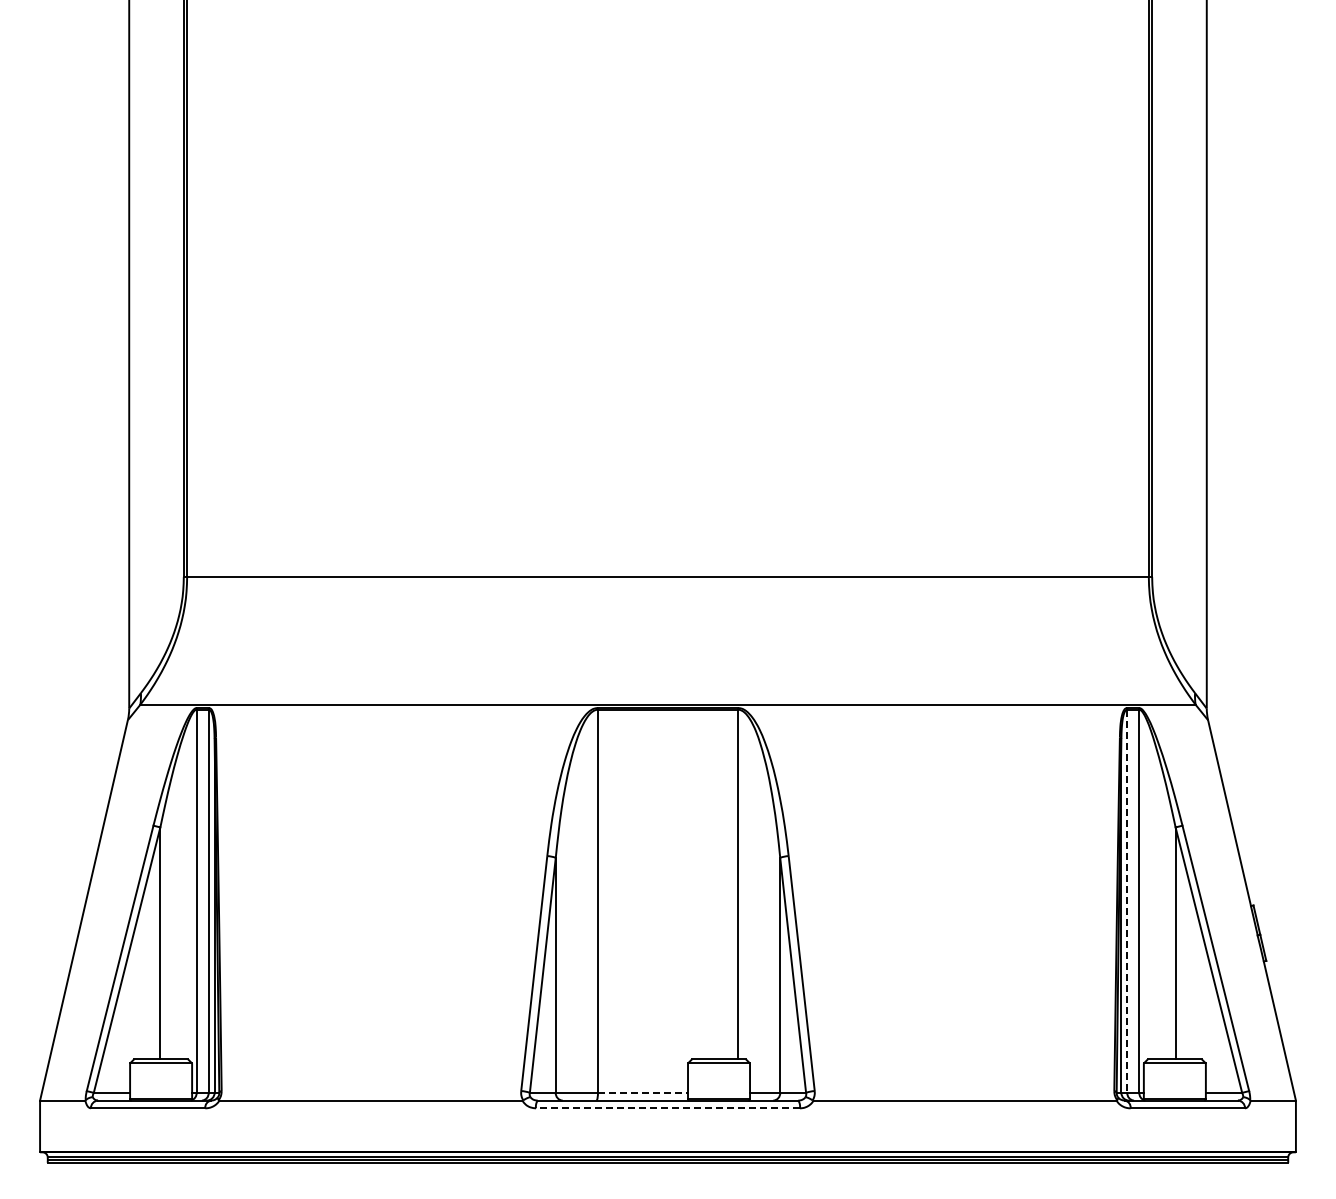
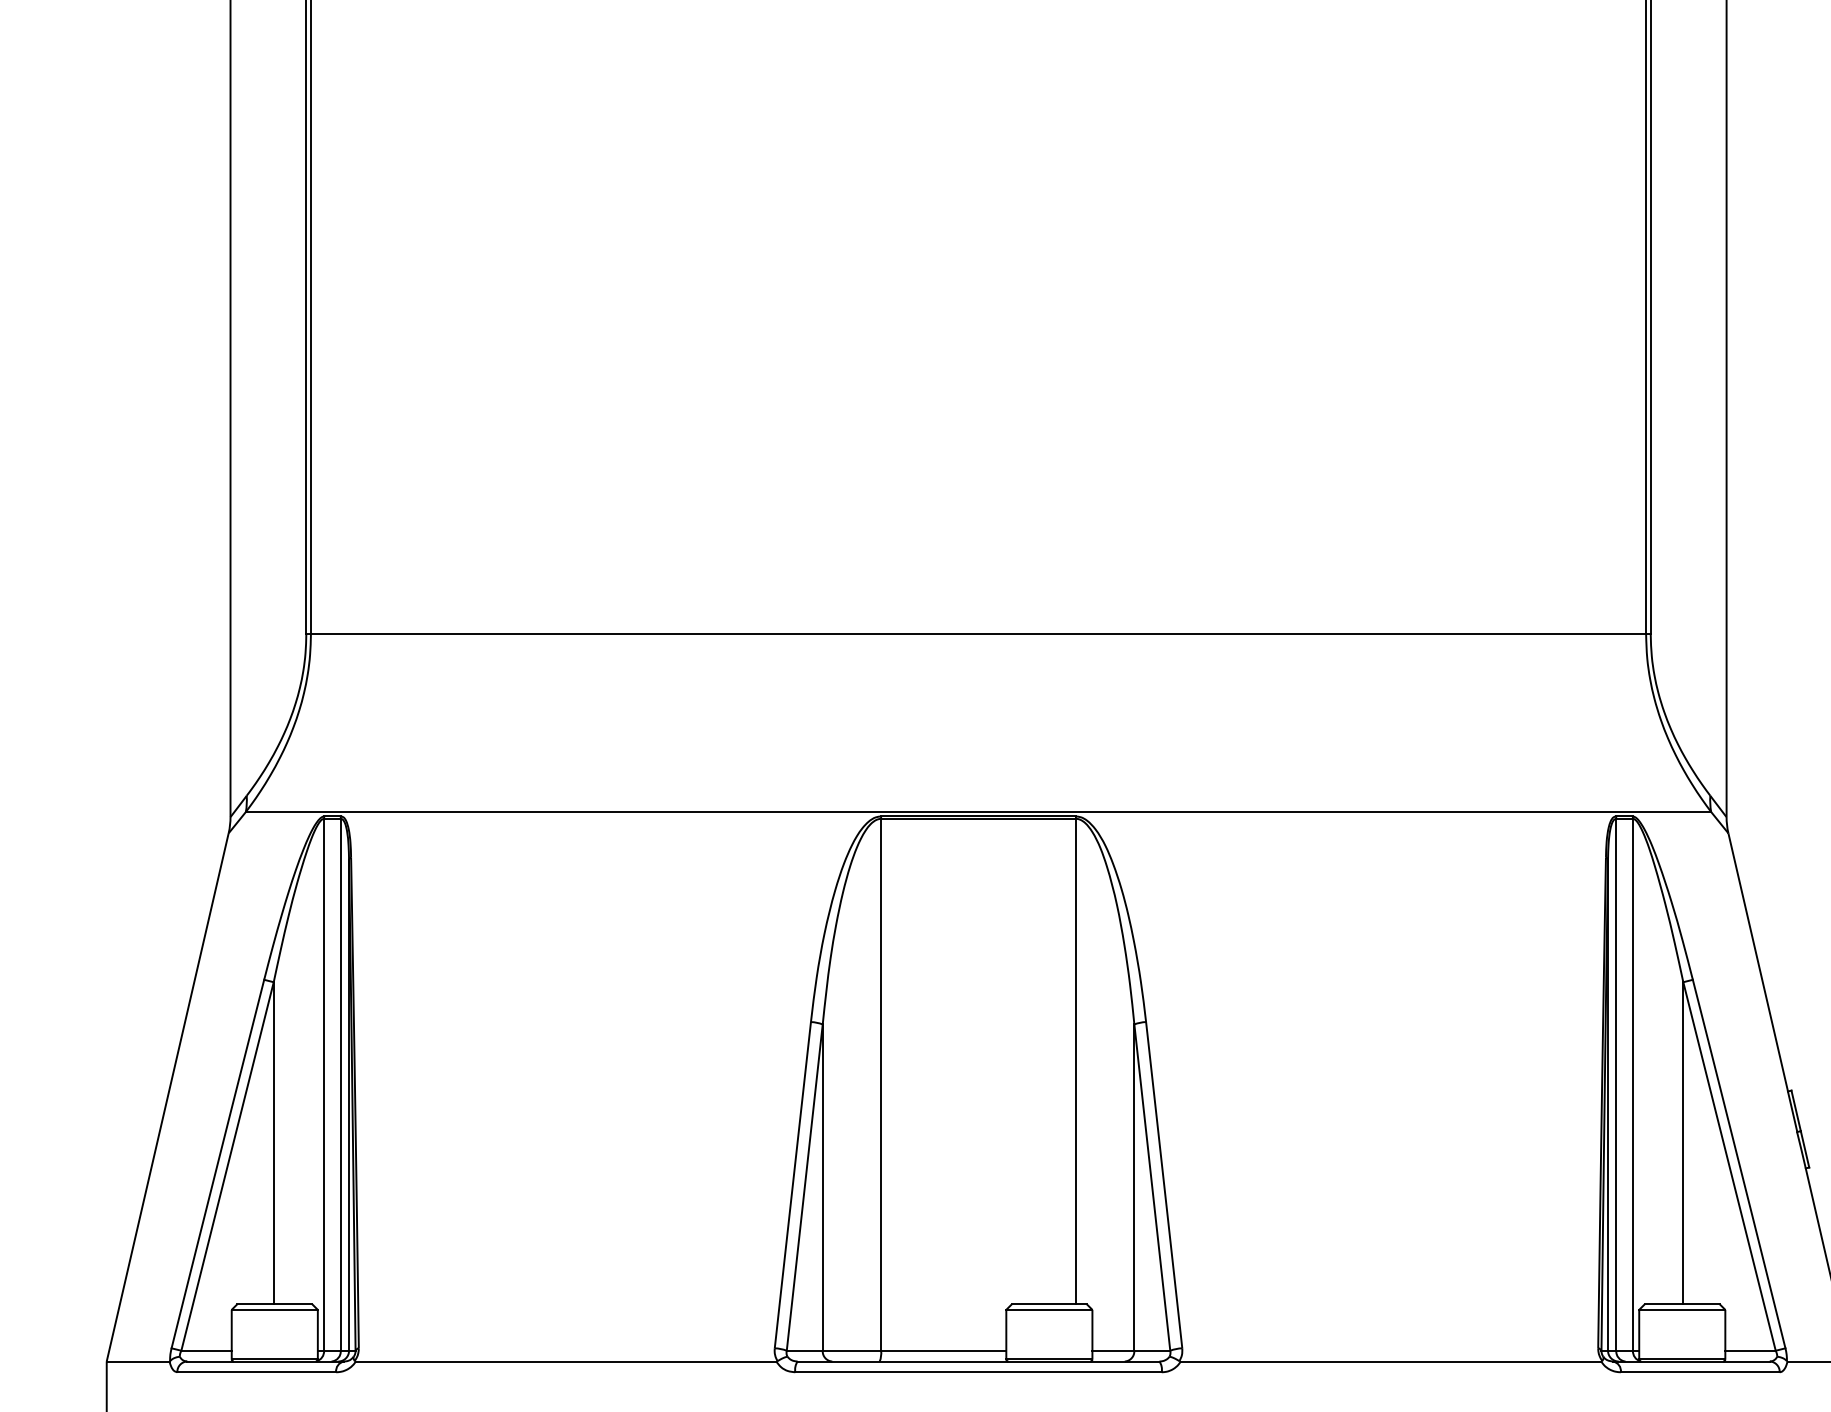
line: (1127, 901) -> (1616, 1085), dashed -> solid
line: (643, 1092) -> (944, 1350), dashed -> solid
line: (667, 1108) -> (977, 1372), dashed -> solid

